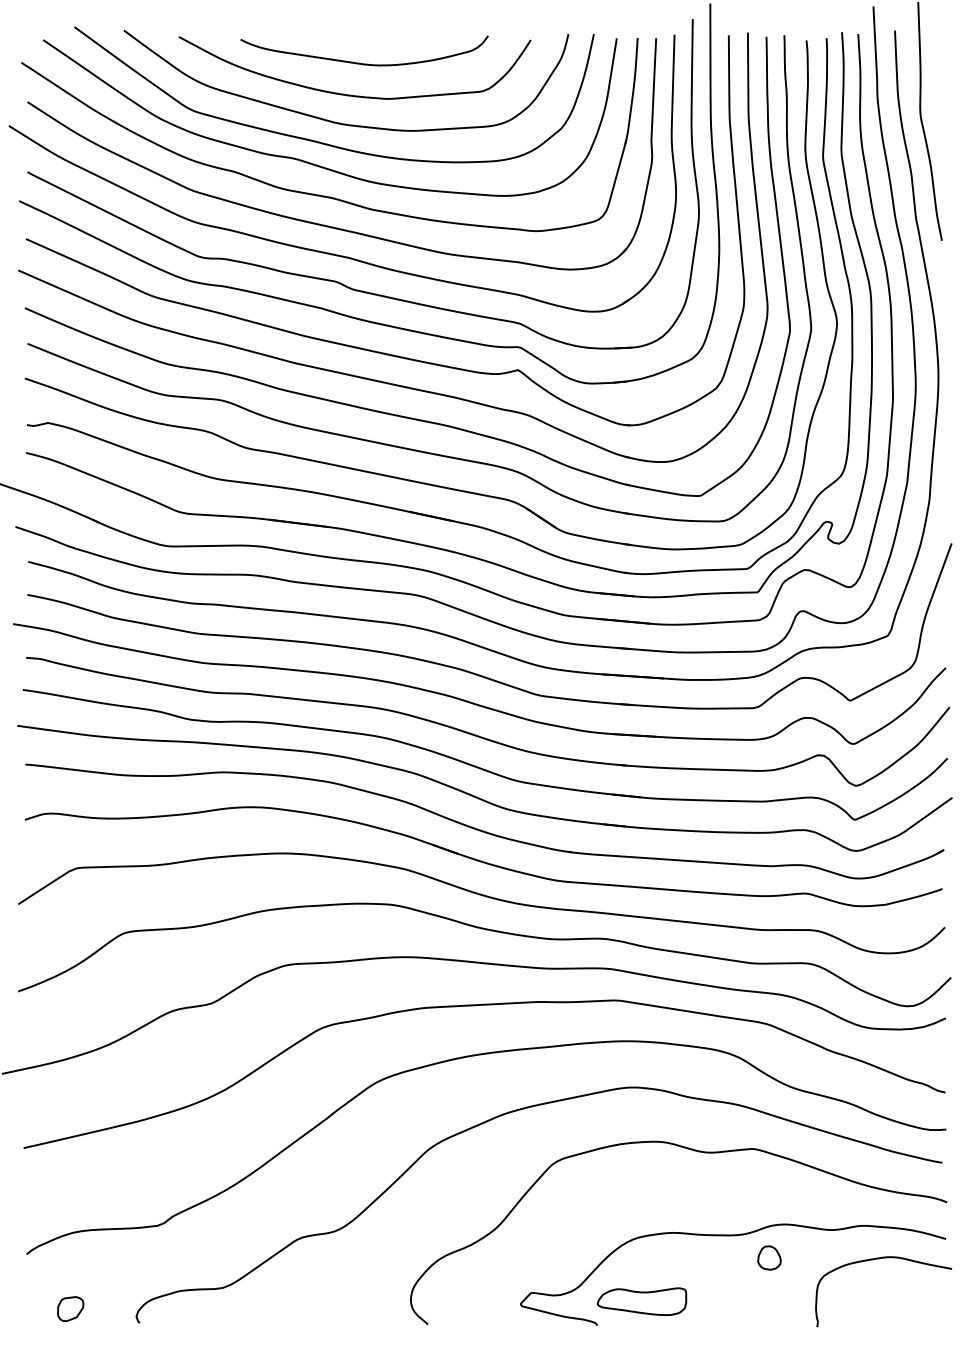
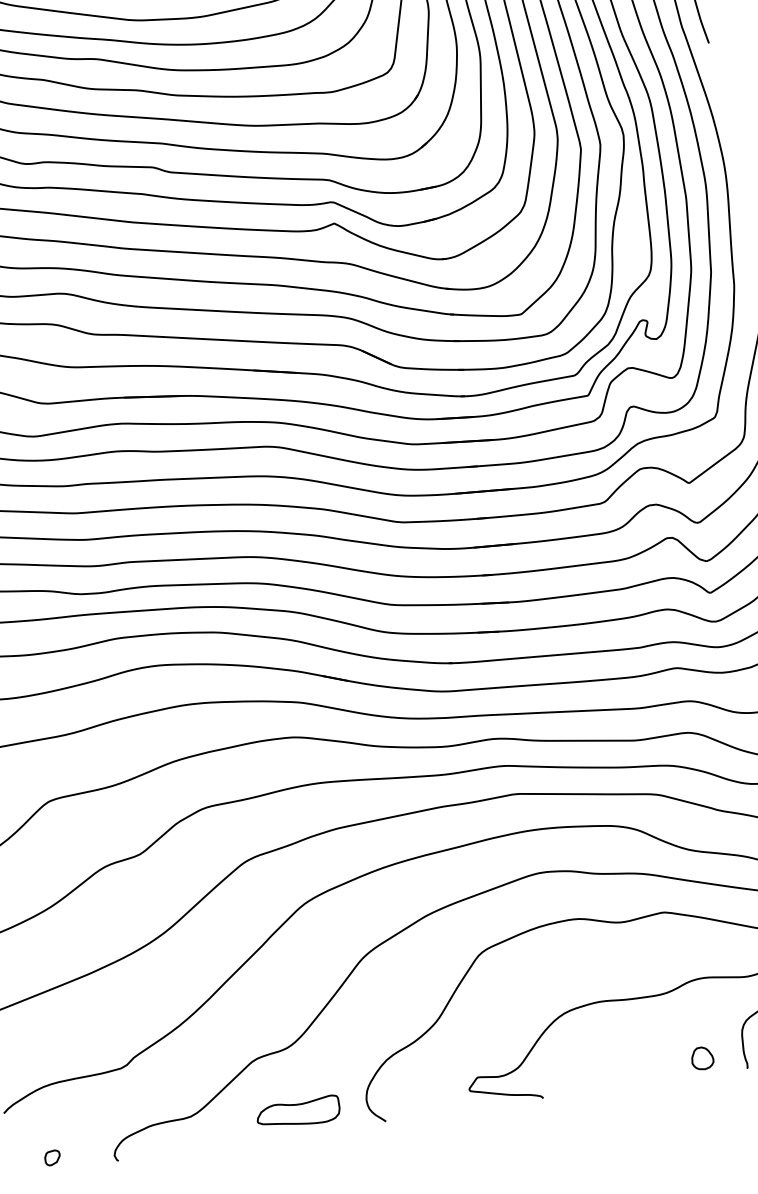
part: (769, 1257) -> (702, 1057), moved
part: (642, 1301) -> (298, 1113), moved
part: (70, 1308) -> (52, 1157), size x0.62

